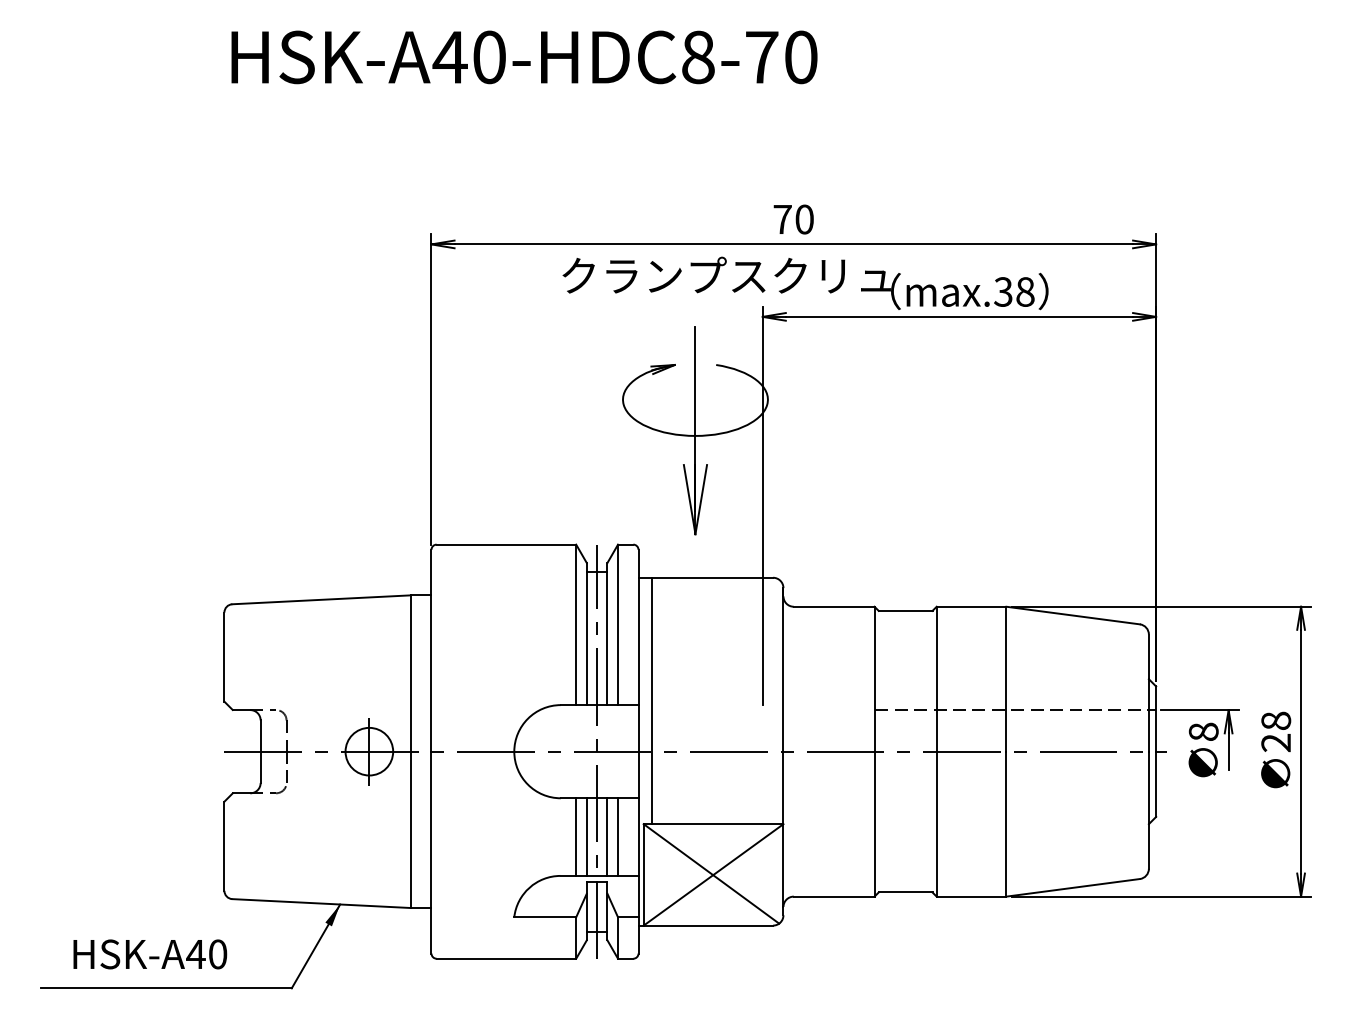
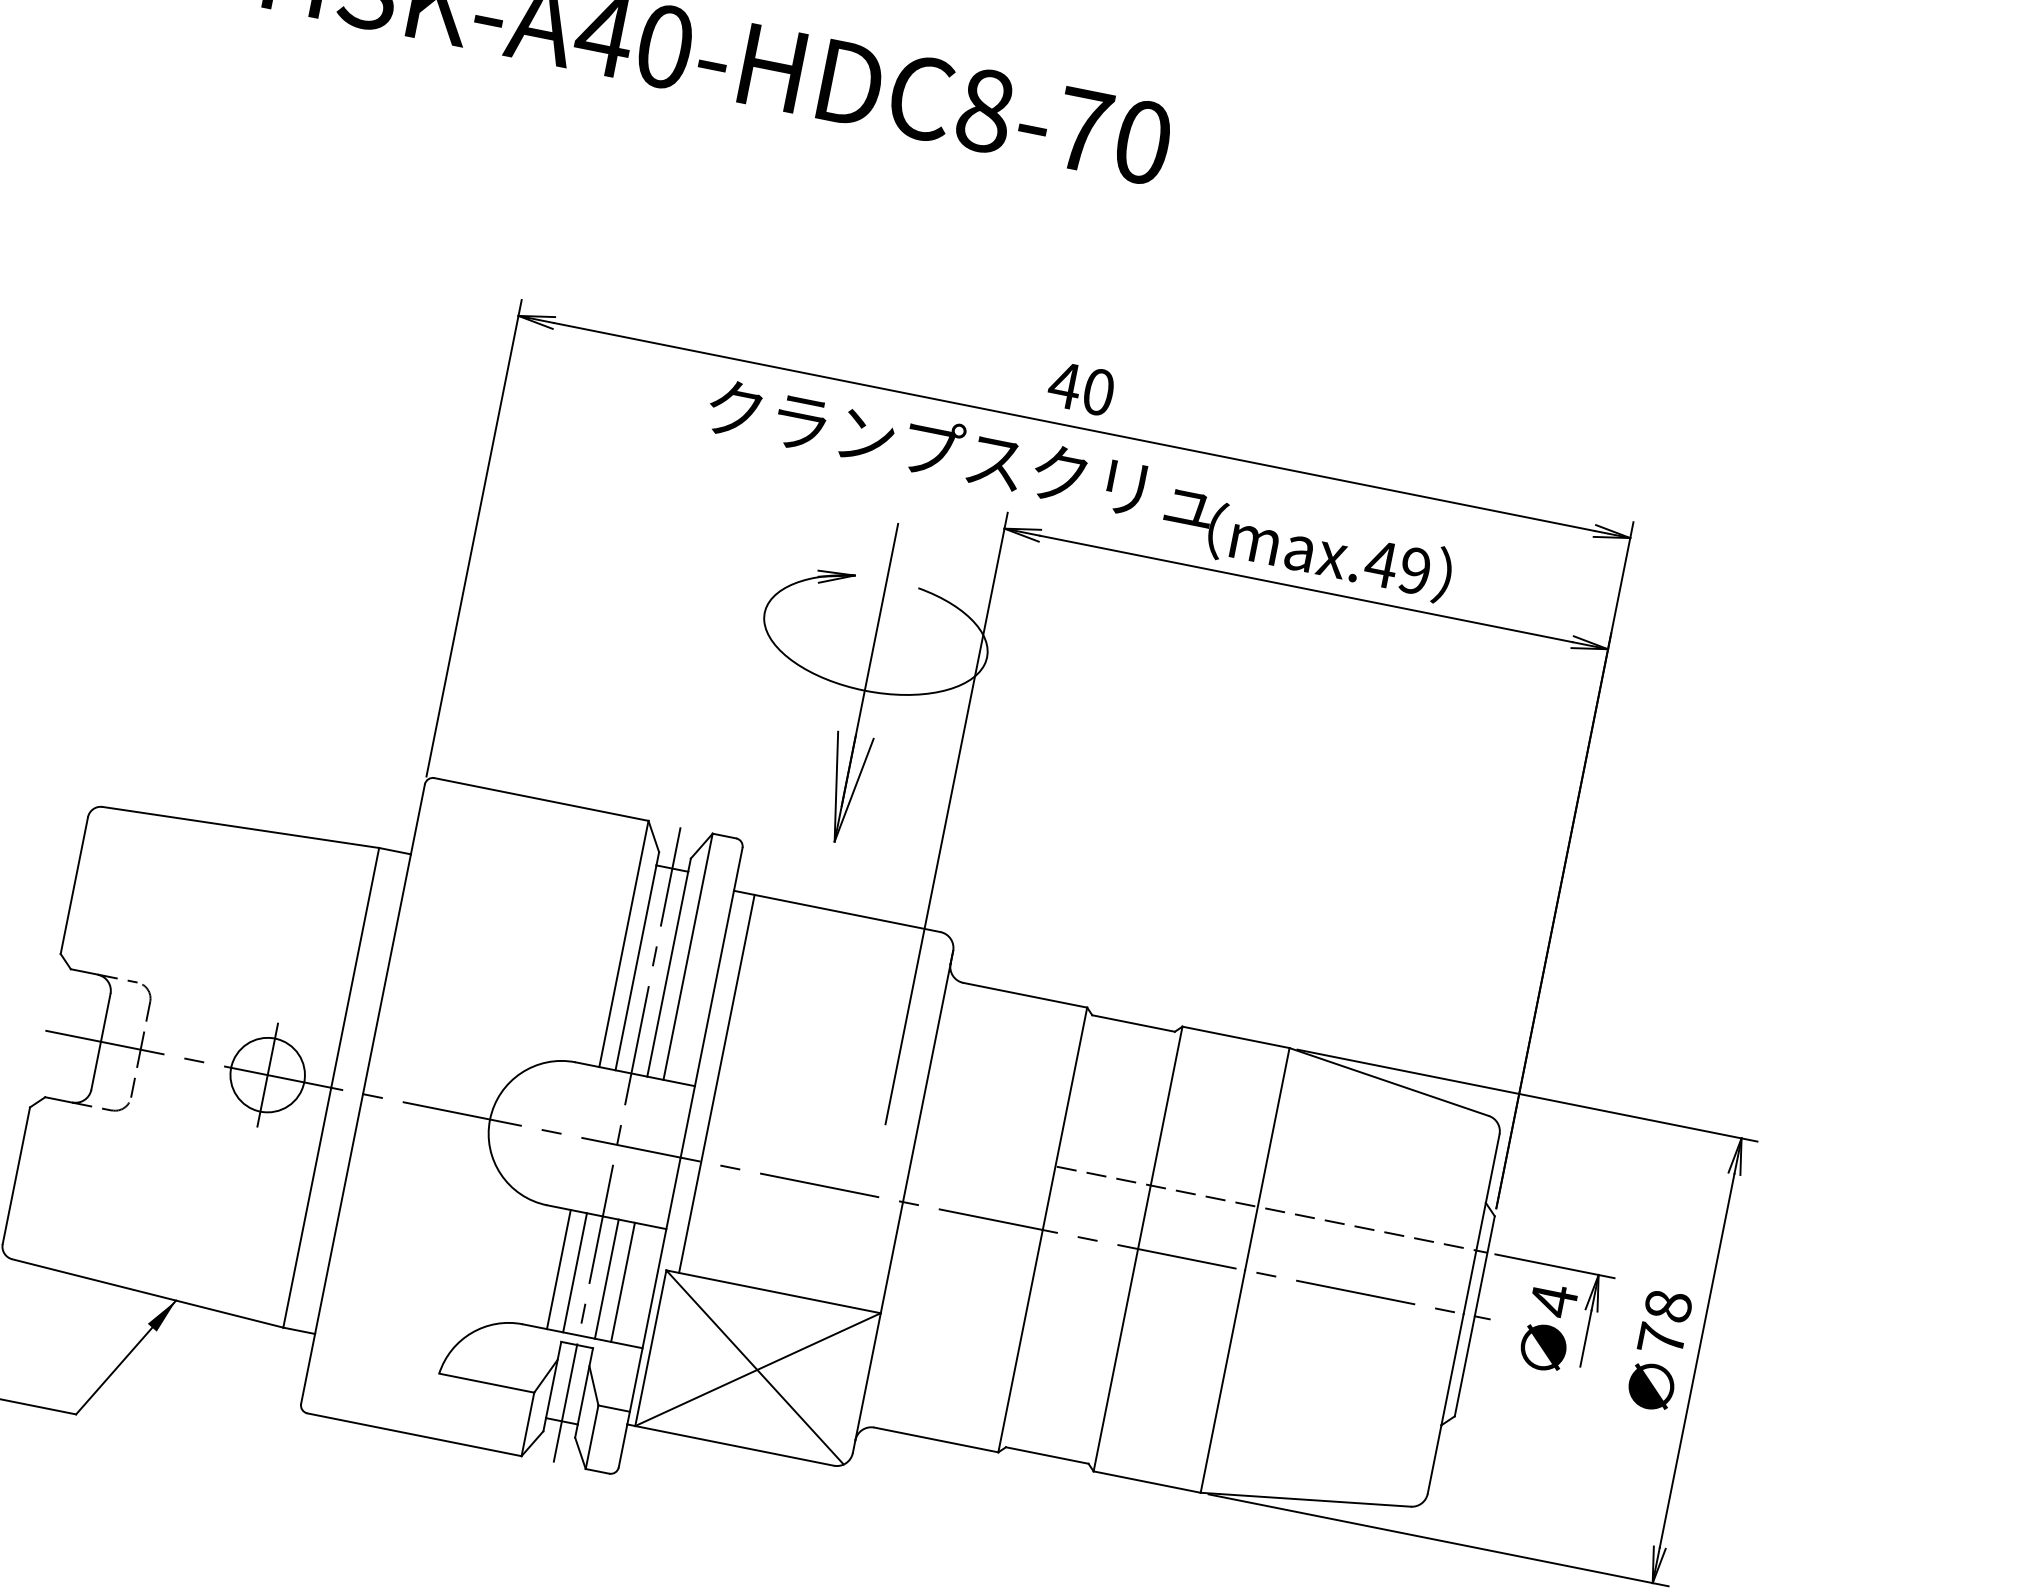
text: (782, 219) -> (1064, 385), 70 -> 40
text: (1013, 291) -> (1397, 566), max.38 -> max.49
text: (1203, 732) -> (1553, 1301), 8 -> 4
text: (1275, 742) -> (1660, 1338), 28 -> 78

